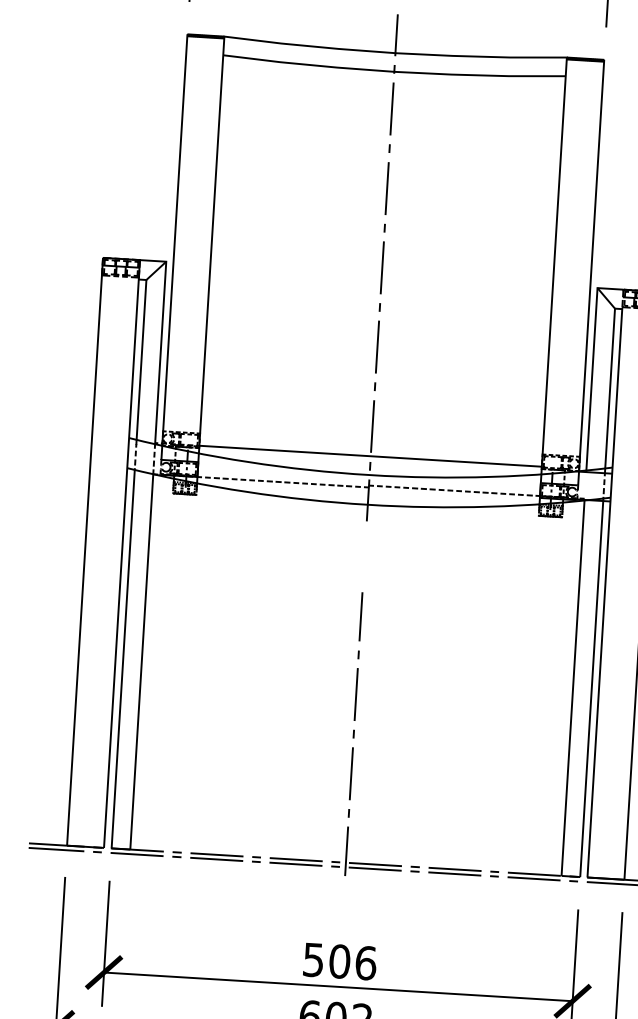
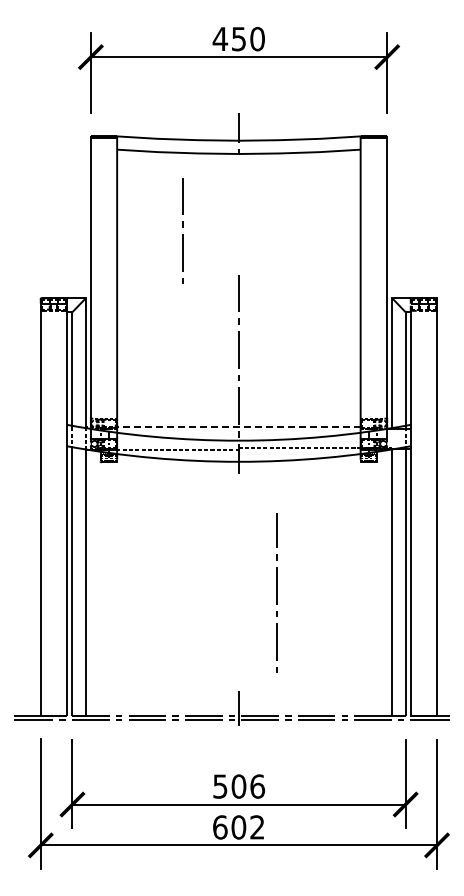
line: (388, 152) -> (182, 227), moved
line: (371, 456) -> (239, 427), solid -> dashed
line: (354, 704) -> (276, 592), moved

